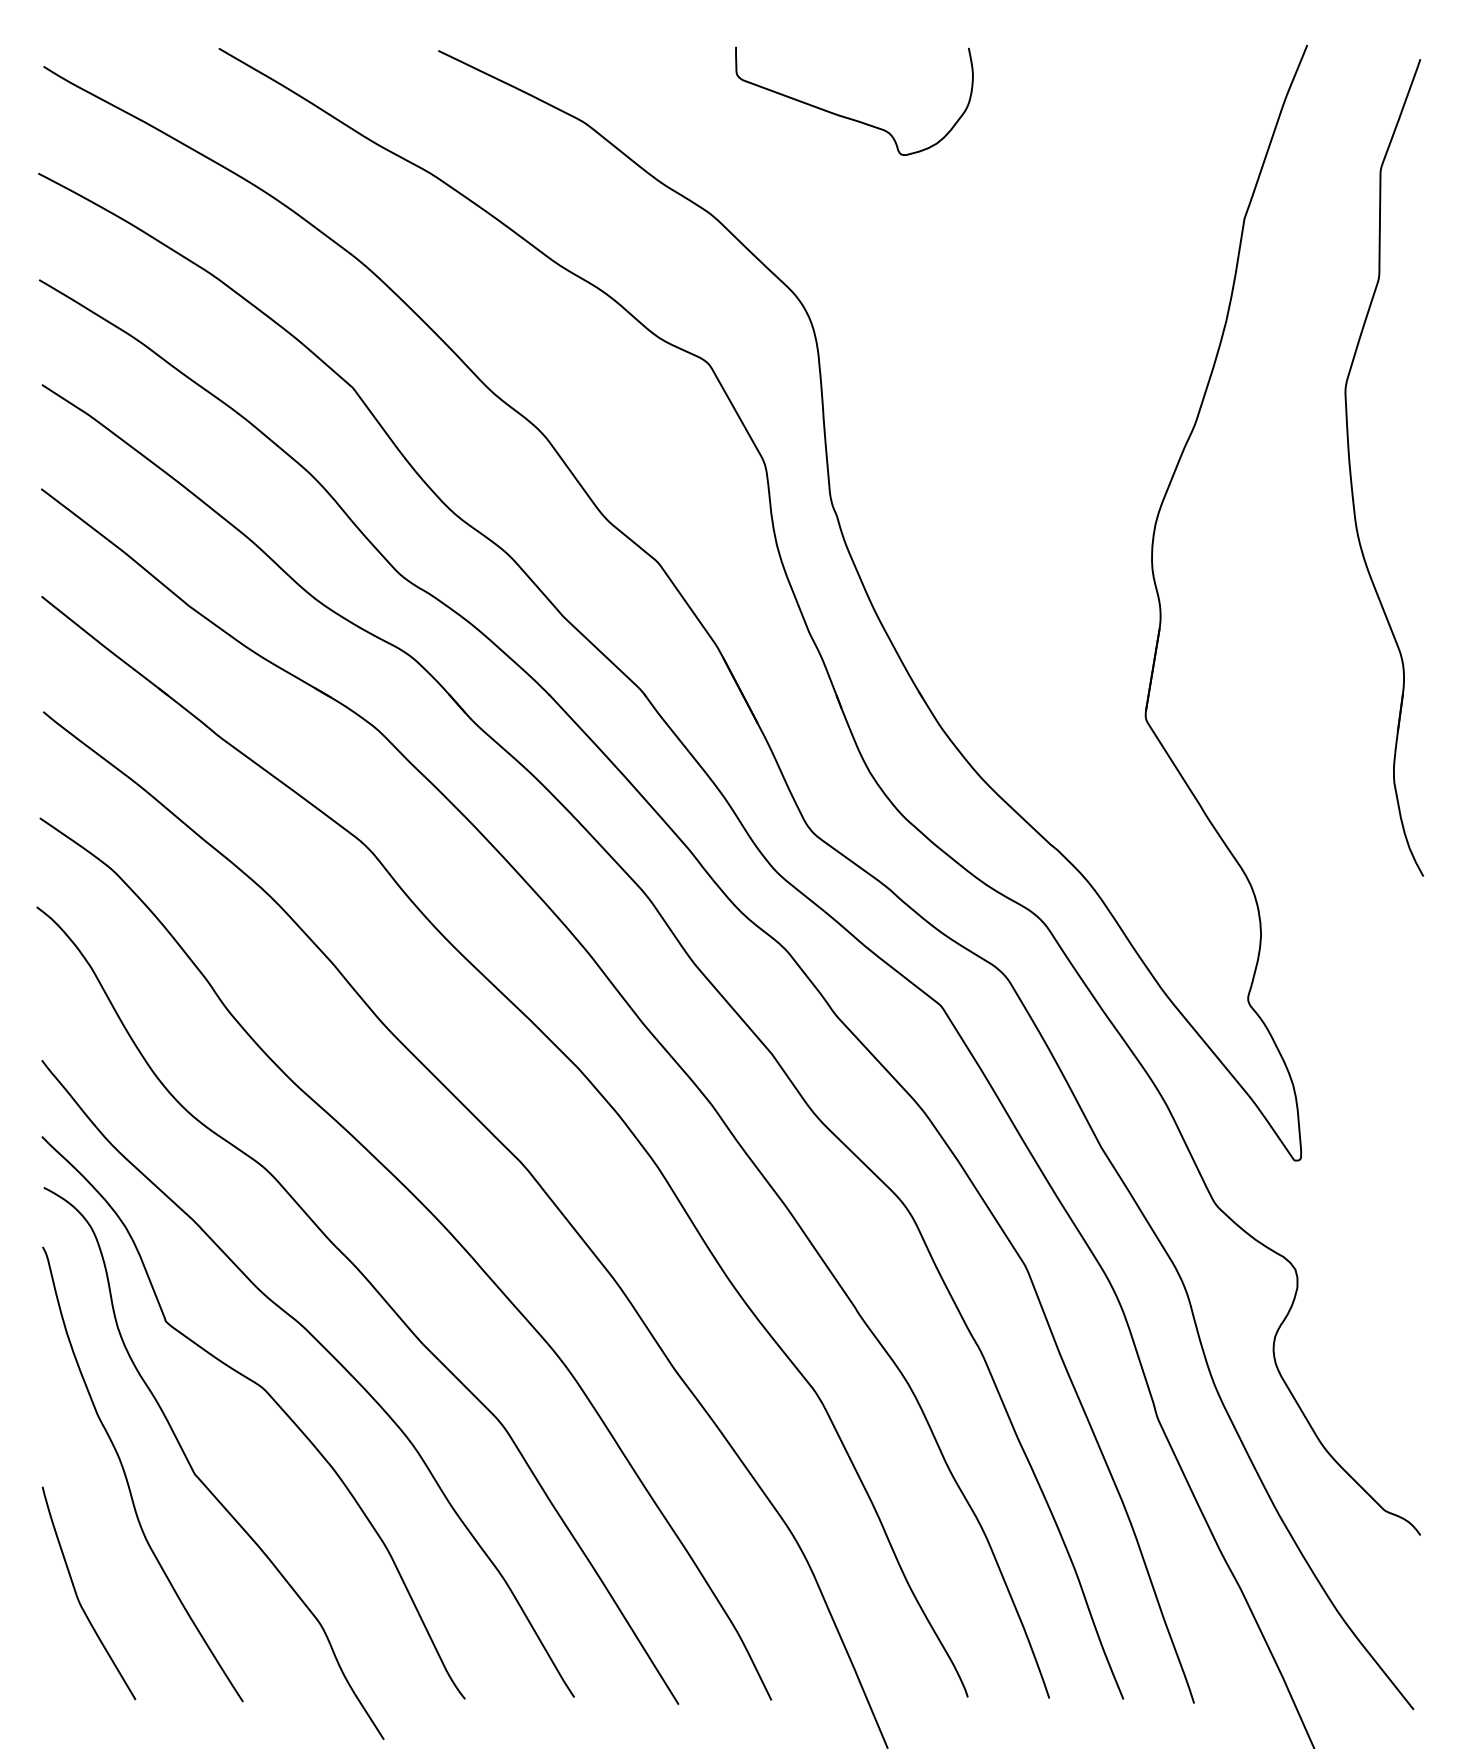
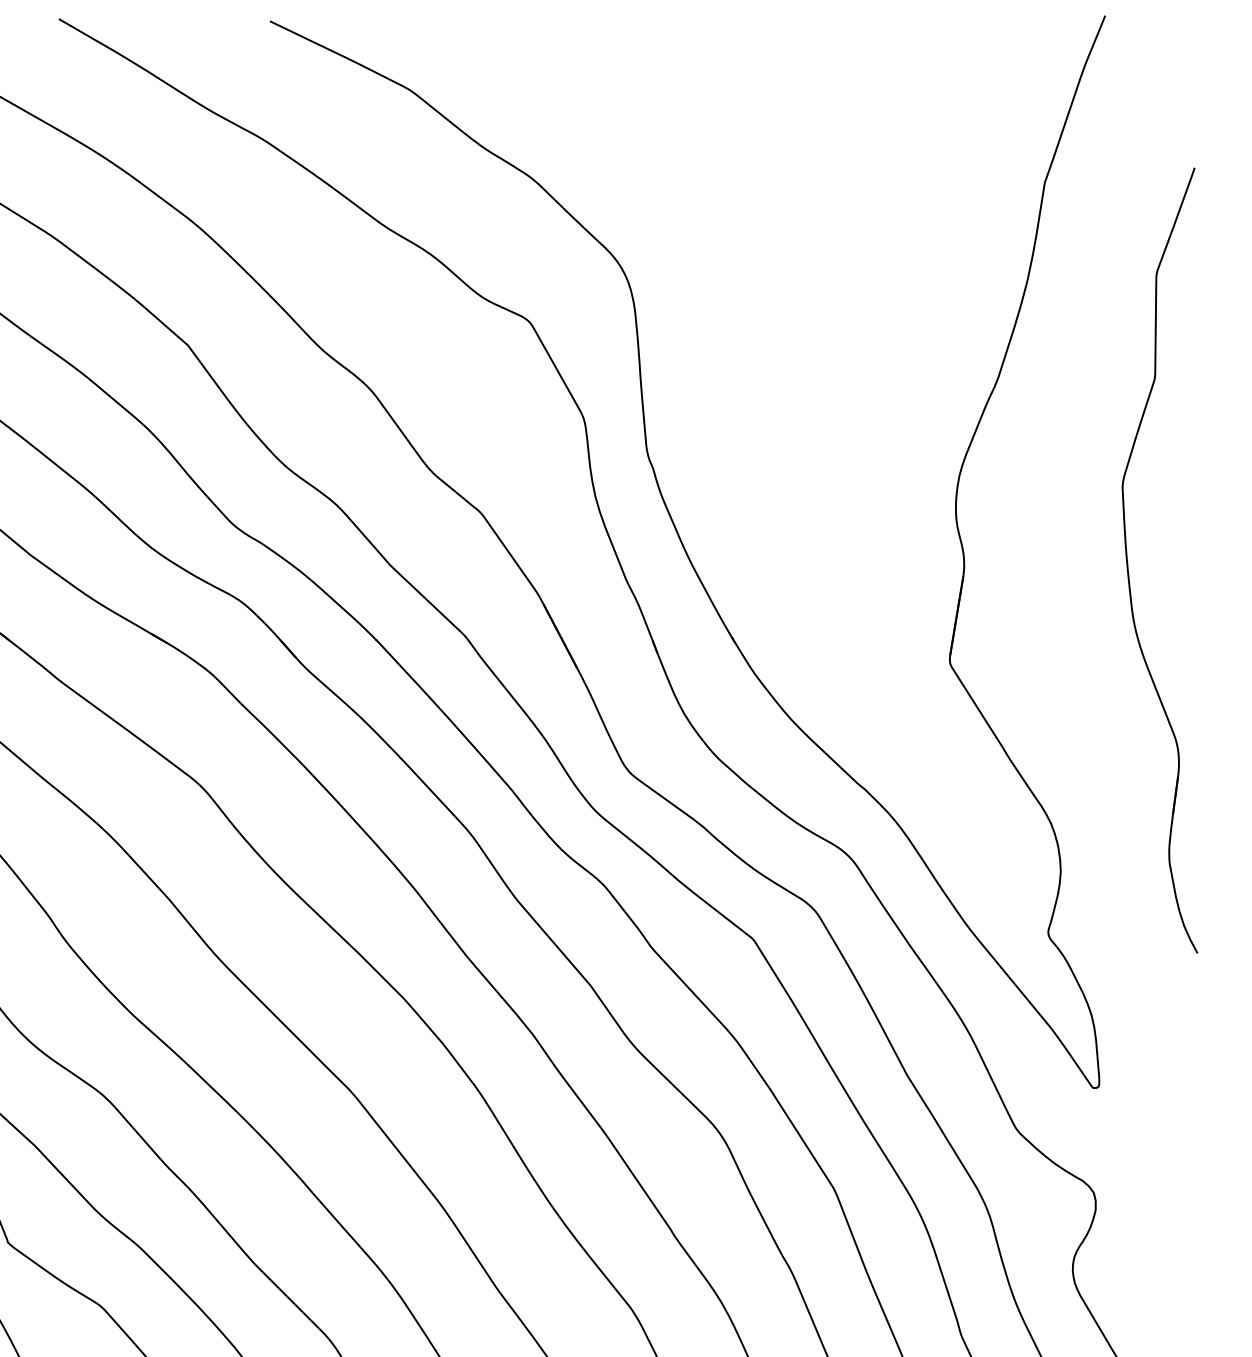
curve: (849, 117) -> (665, 85), removed
part: (1351, 470) -> (1128, 563), moved

